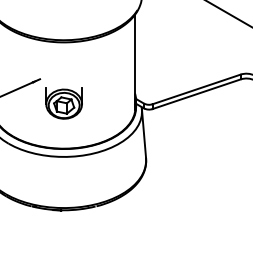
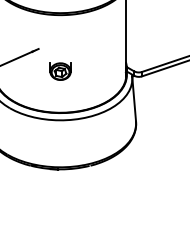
part: (63, 103) -> (60, 71), size x0.62

